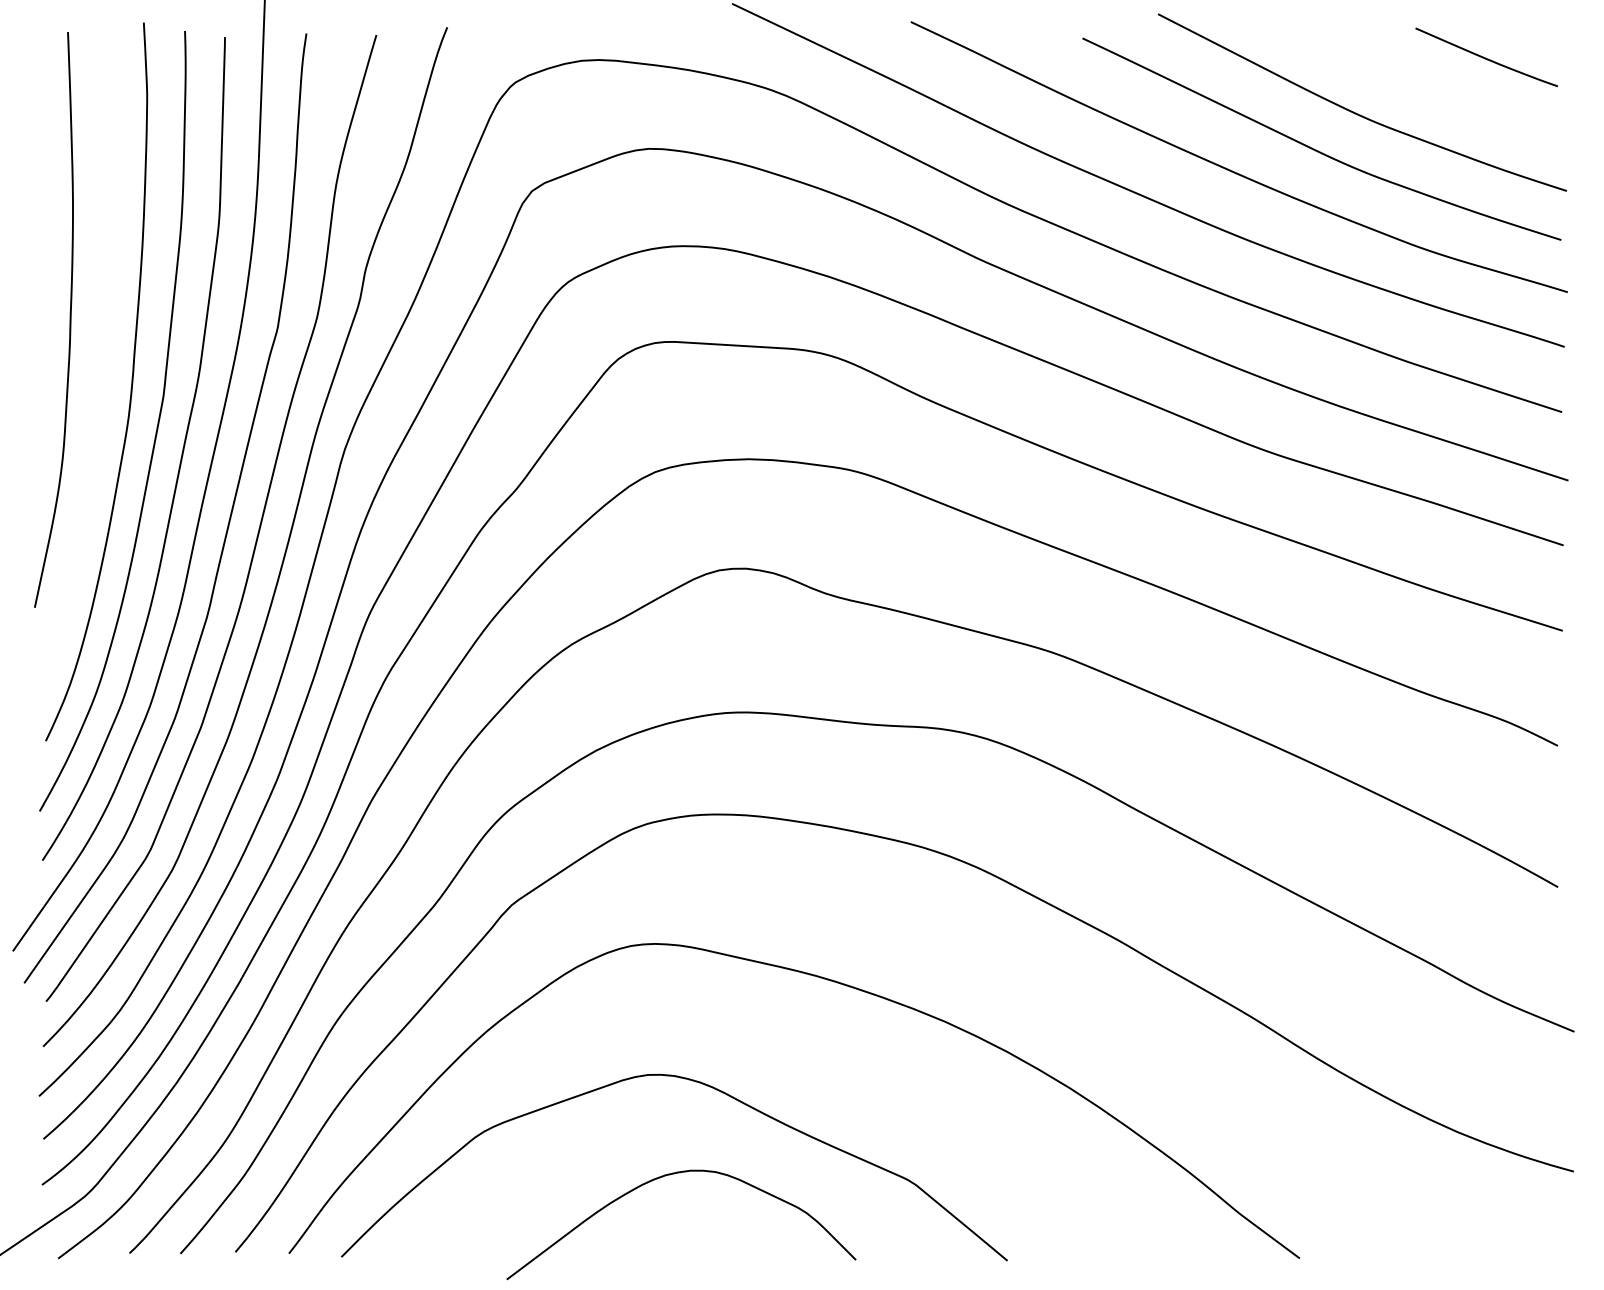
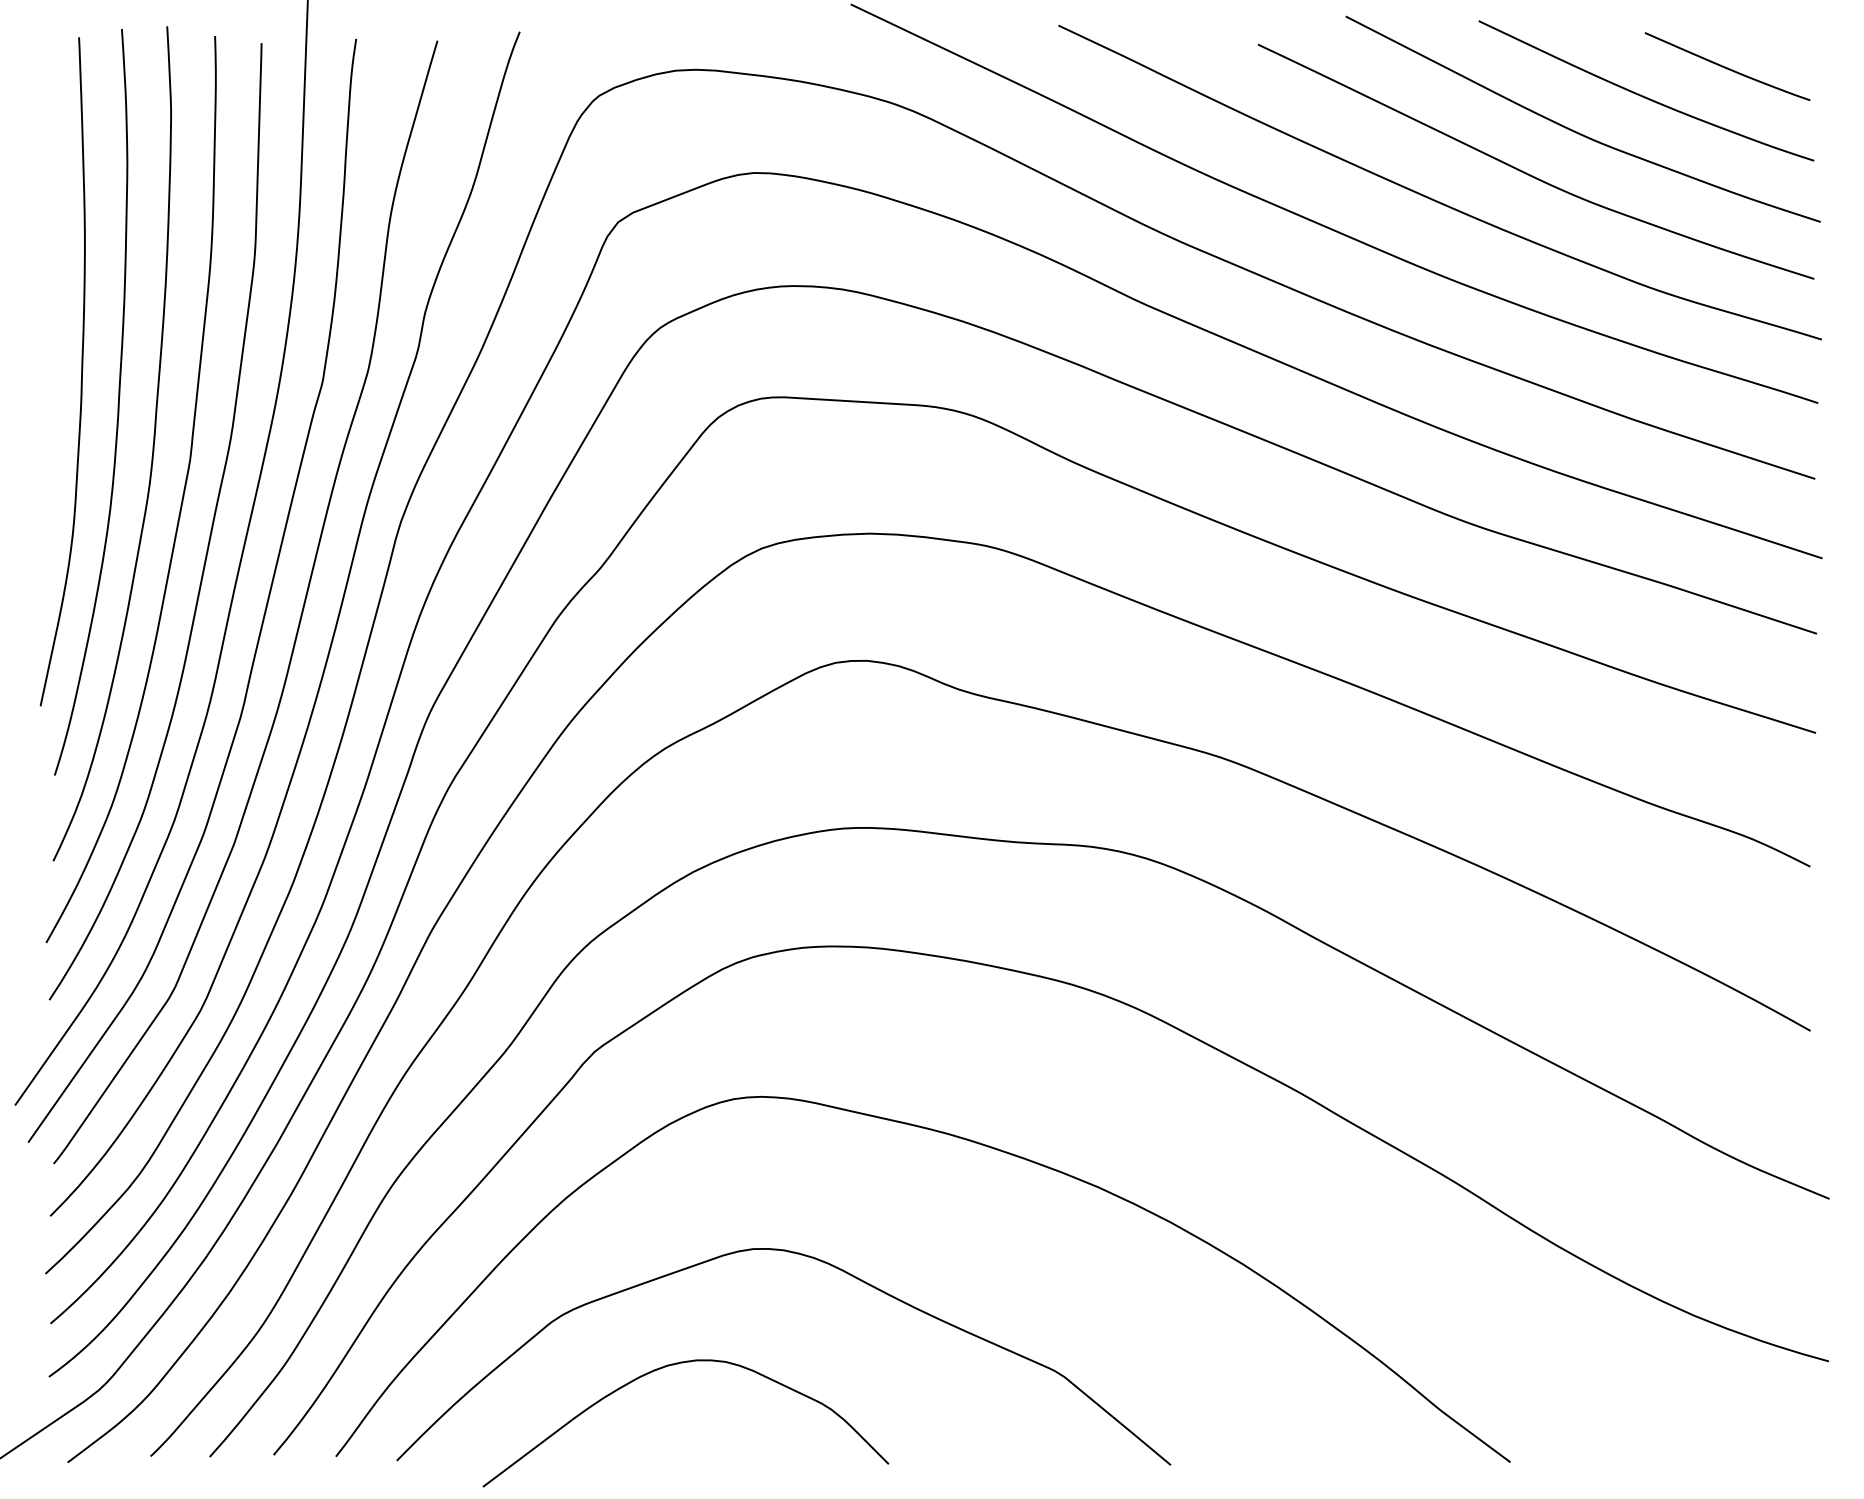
curve: (1414, 82) -> (1643, 95), added
curve: (101, 348) -> (117, 404), added
curve: (667, 1175) -> (669, 1366), moved

